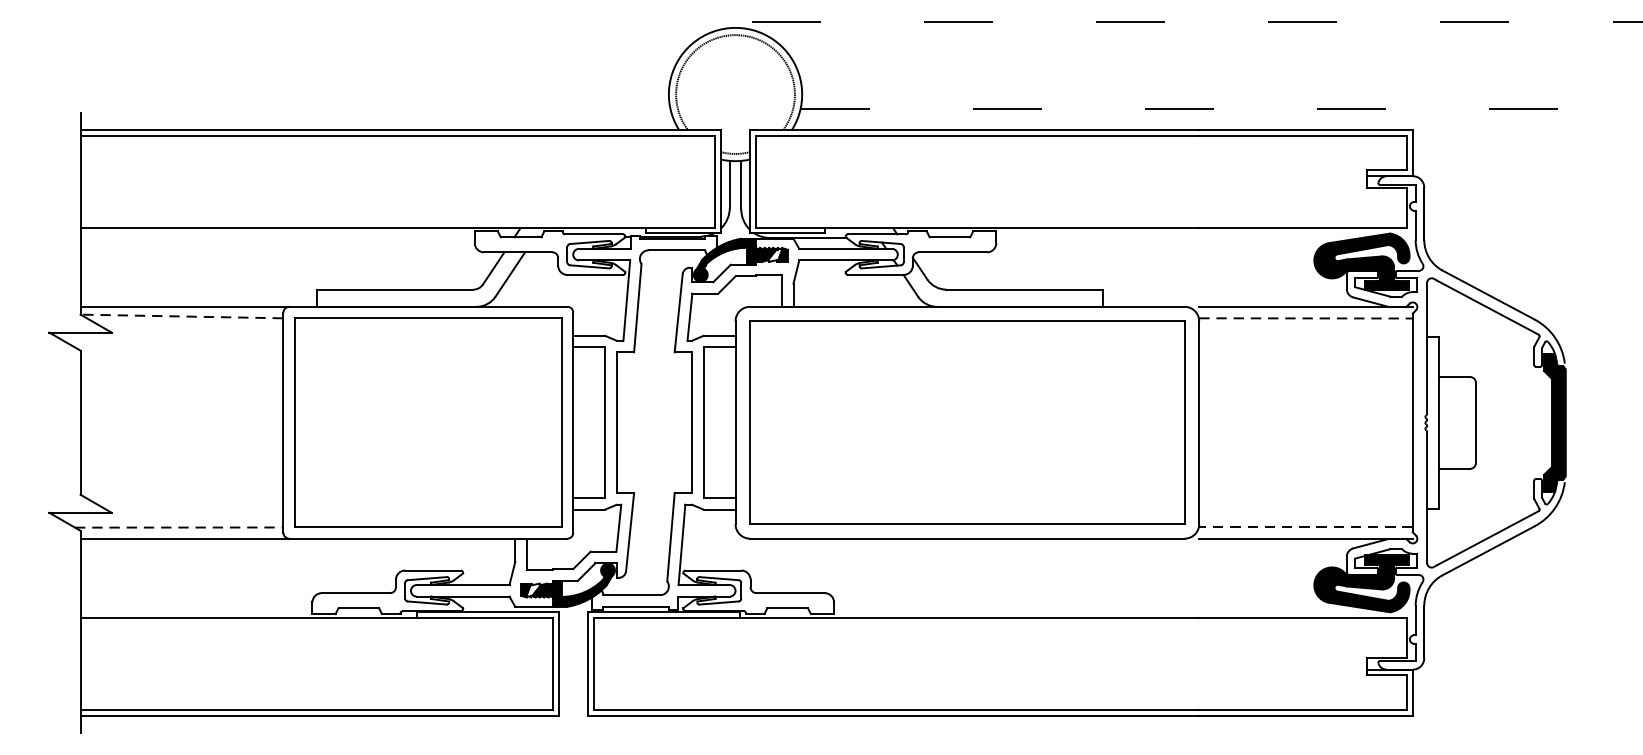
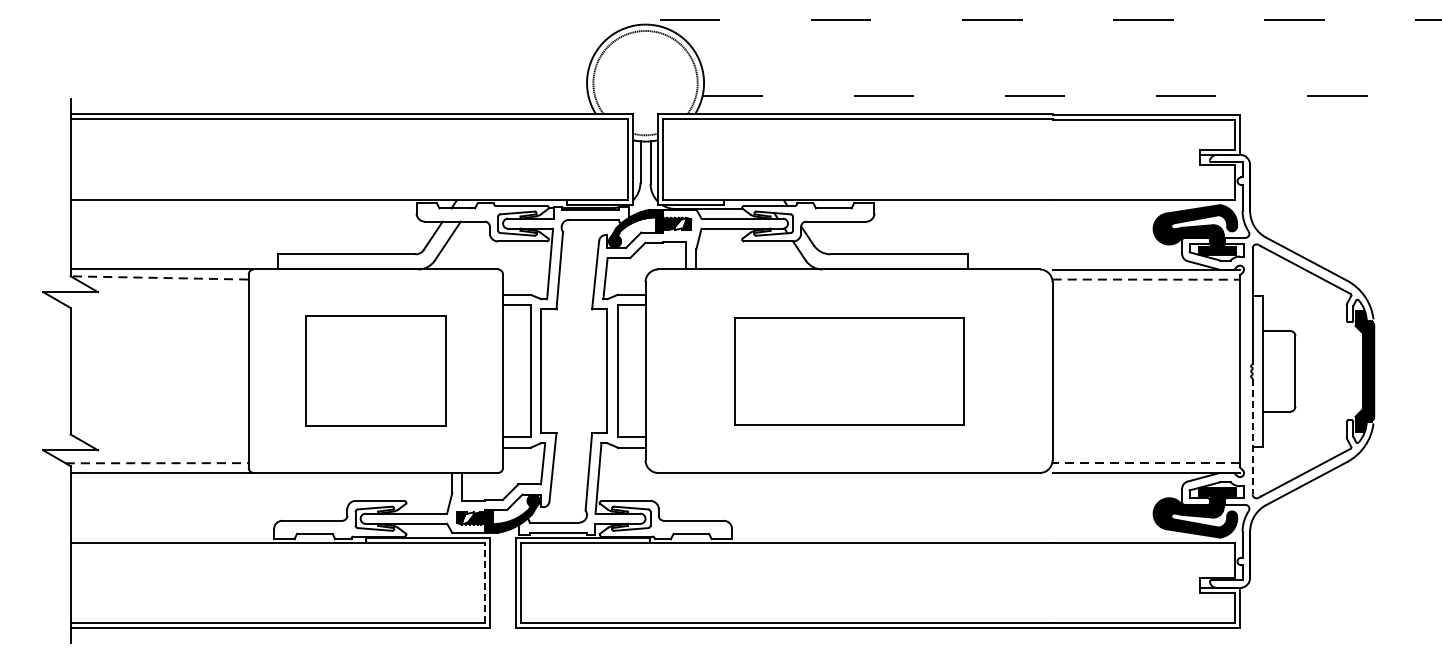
part: (966, 421) -> (848, 370), size x0.6
part: (427, 423) -> (375, 371), size x0.6
line: (1426, 497) -> (1252, 436), solid -> dashed
line: (553, 663) -> (485, 582), solid -> dashed

